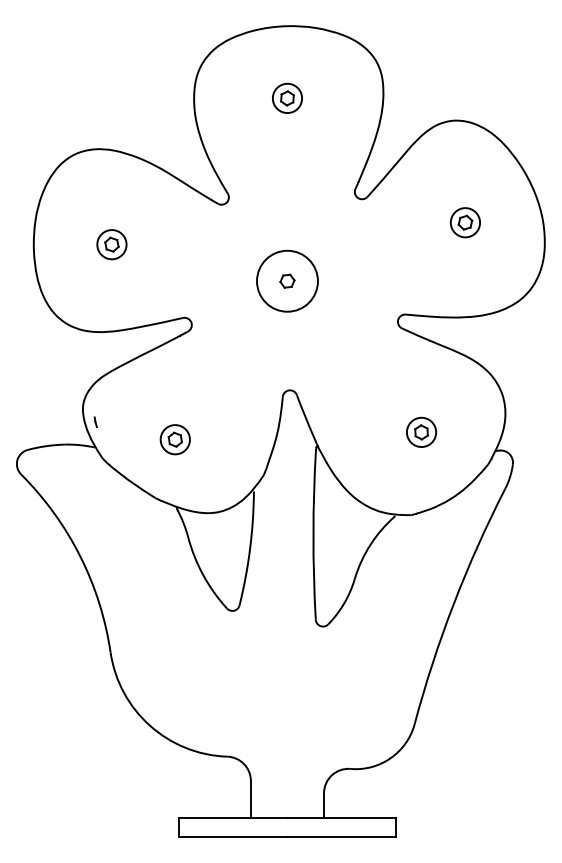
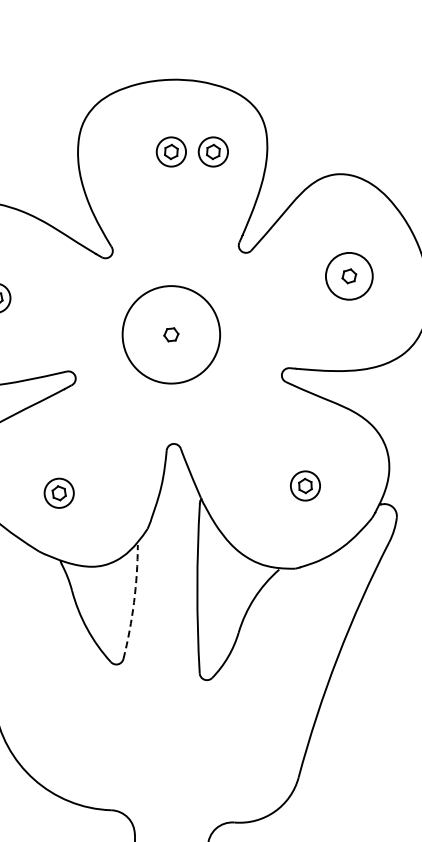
part: (329, 97) -> (213, 151), added
circle: (465, 222) -> (349, 276), size x1.6
circle: (287, 280) -> (171, 334), size x1.6
arc: (250, 548) -> (134, 602), solid -> dashed

